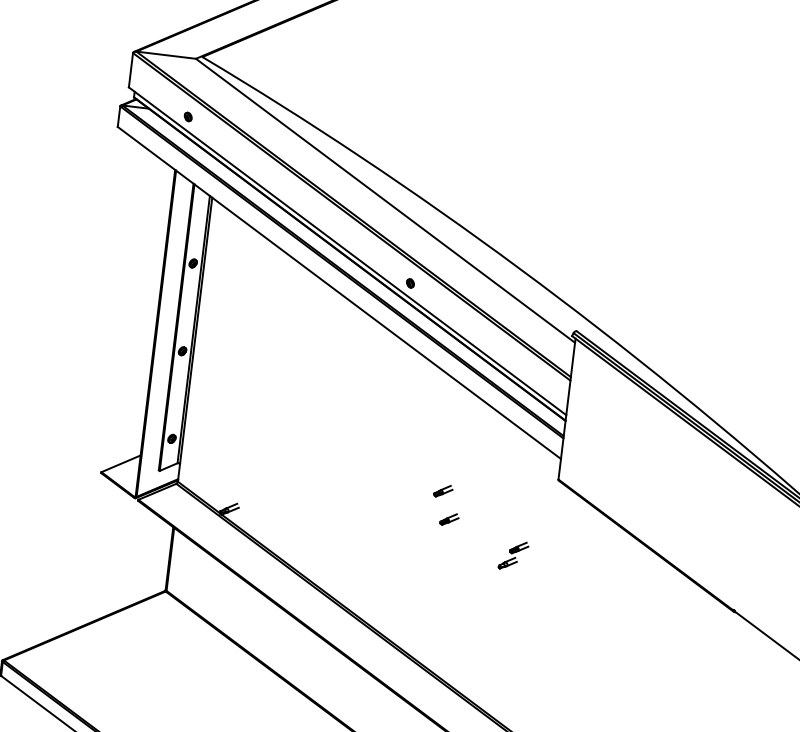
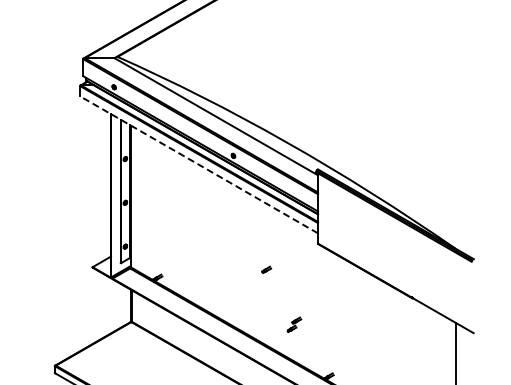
line: (338, 292) -> (198, 164), solid -> dashed
part: (442, 491) -> (261, 256), removed
part: (513, 555) -> (294, 324), moved

